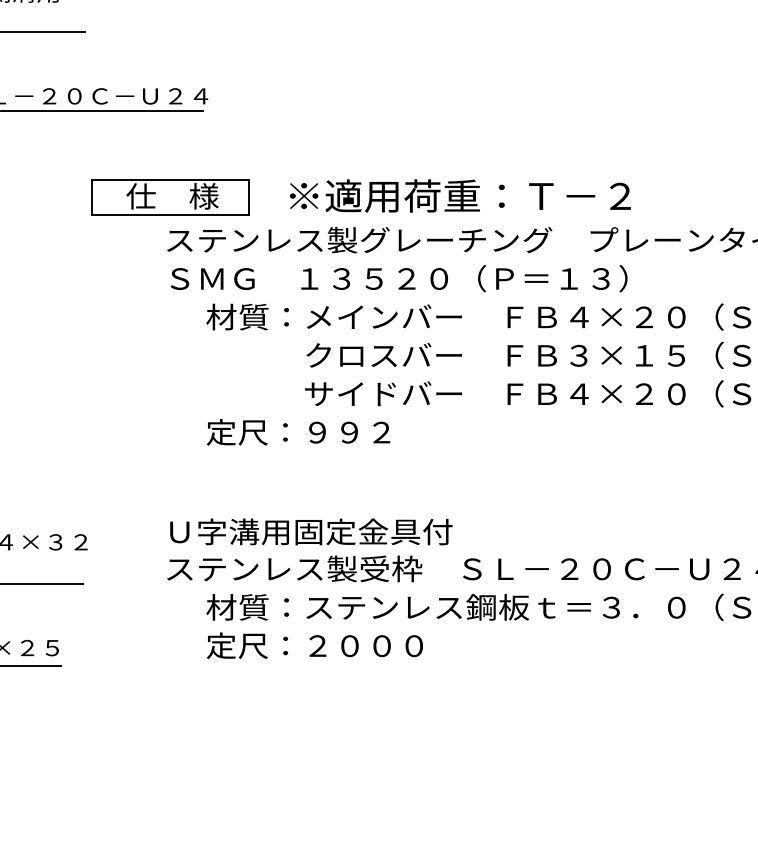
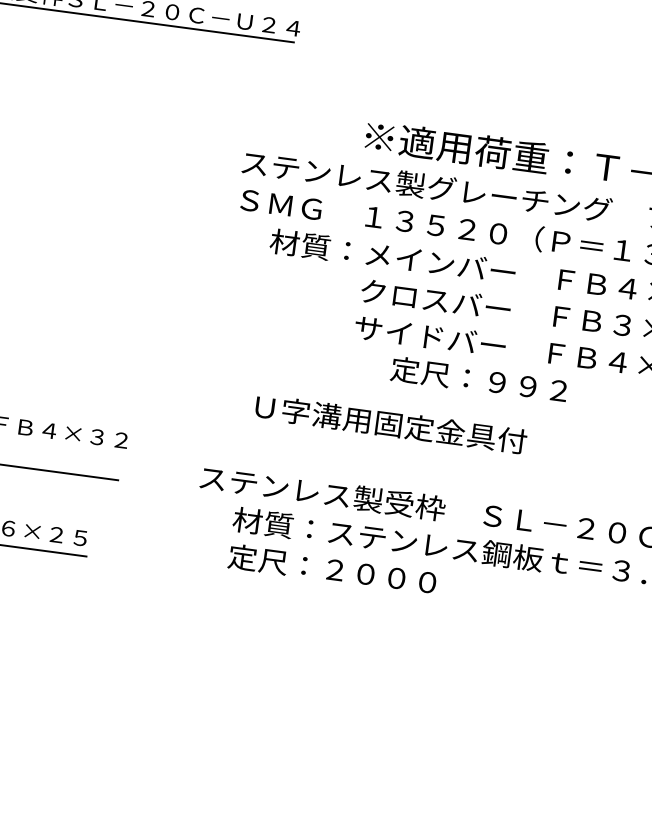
part: (170, 197) -> (251, 121), removed
text: (298, 432) -> (479, 380), moved
text: (311, 531) -> (391, 423), moved

